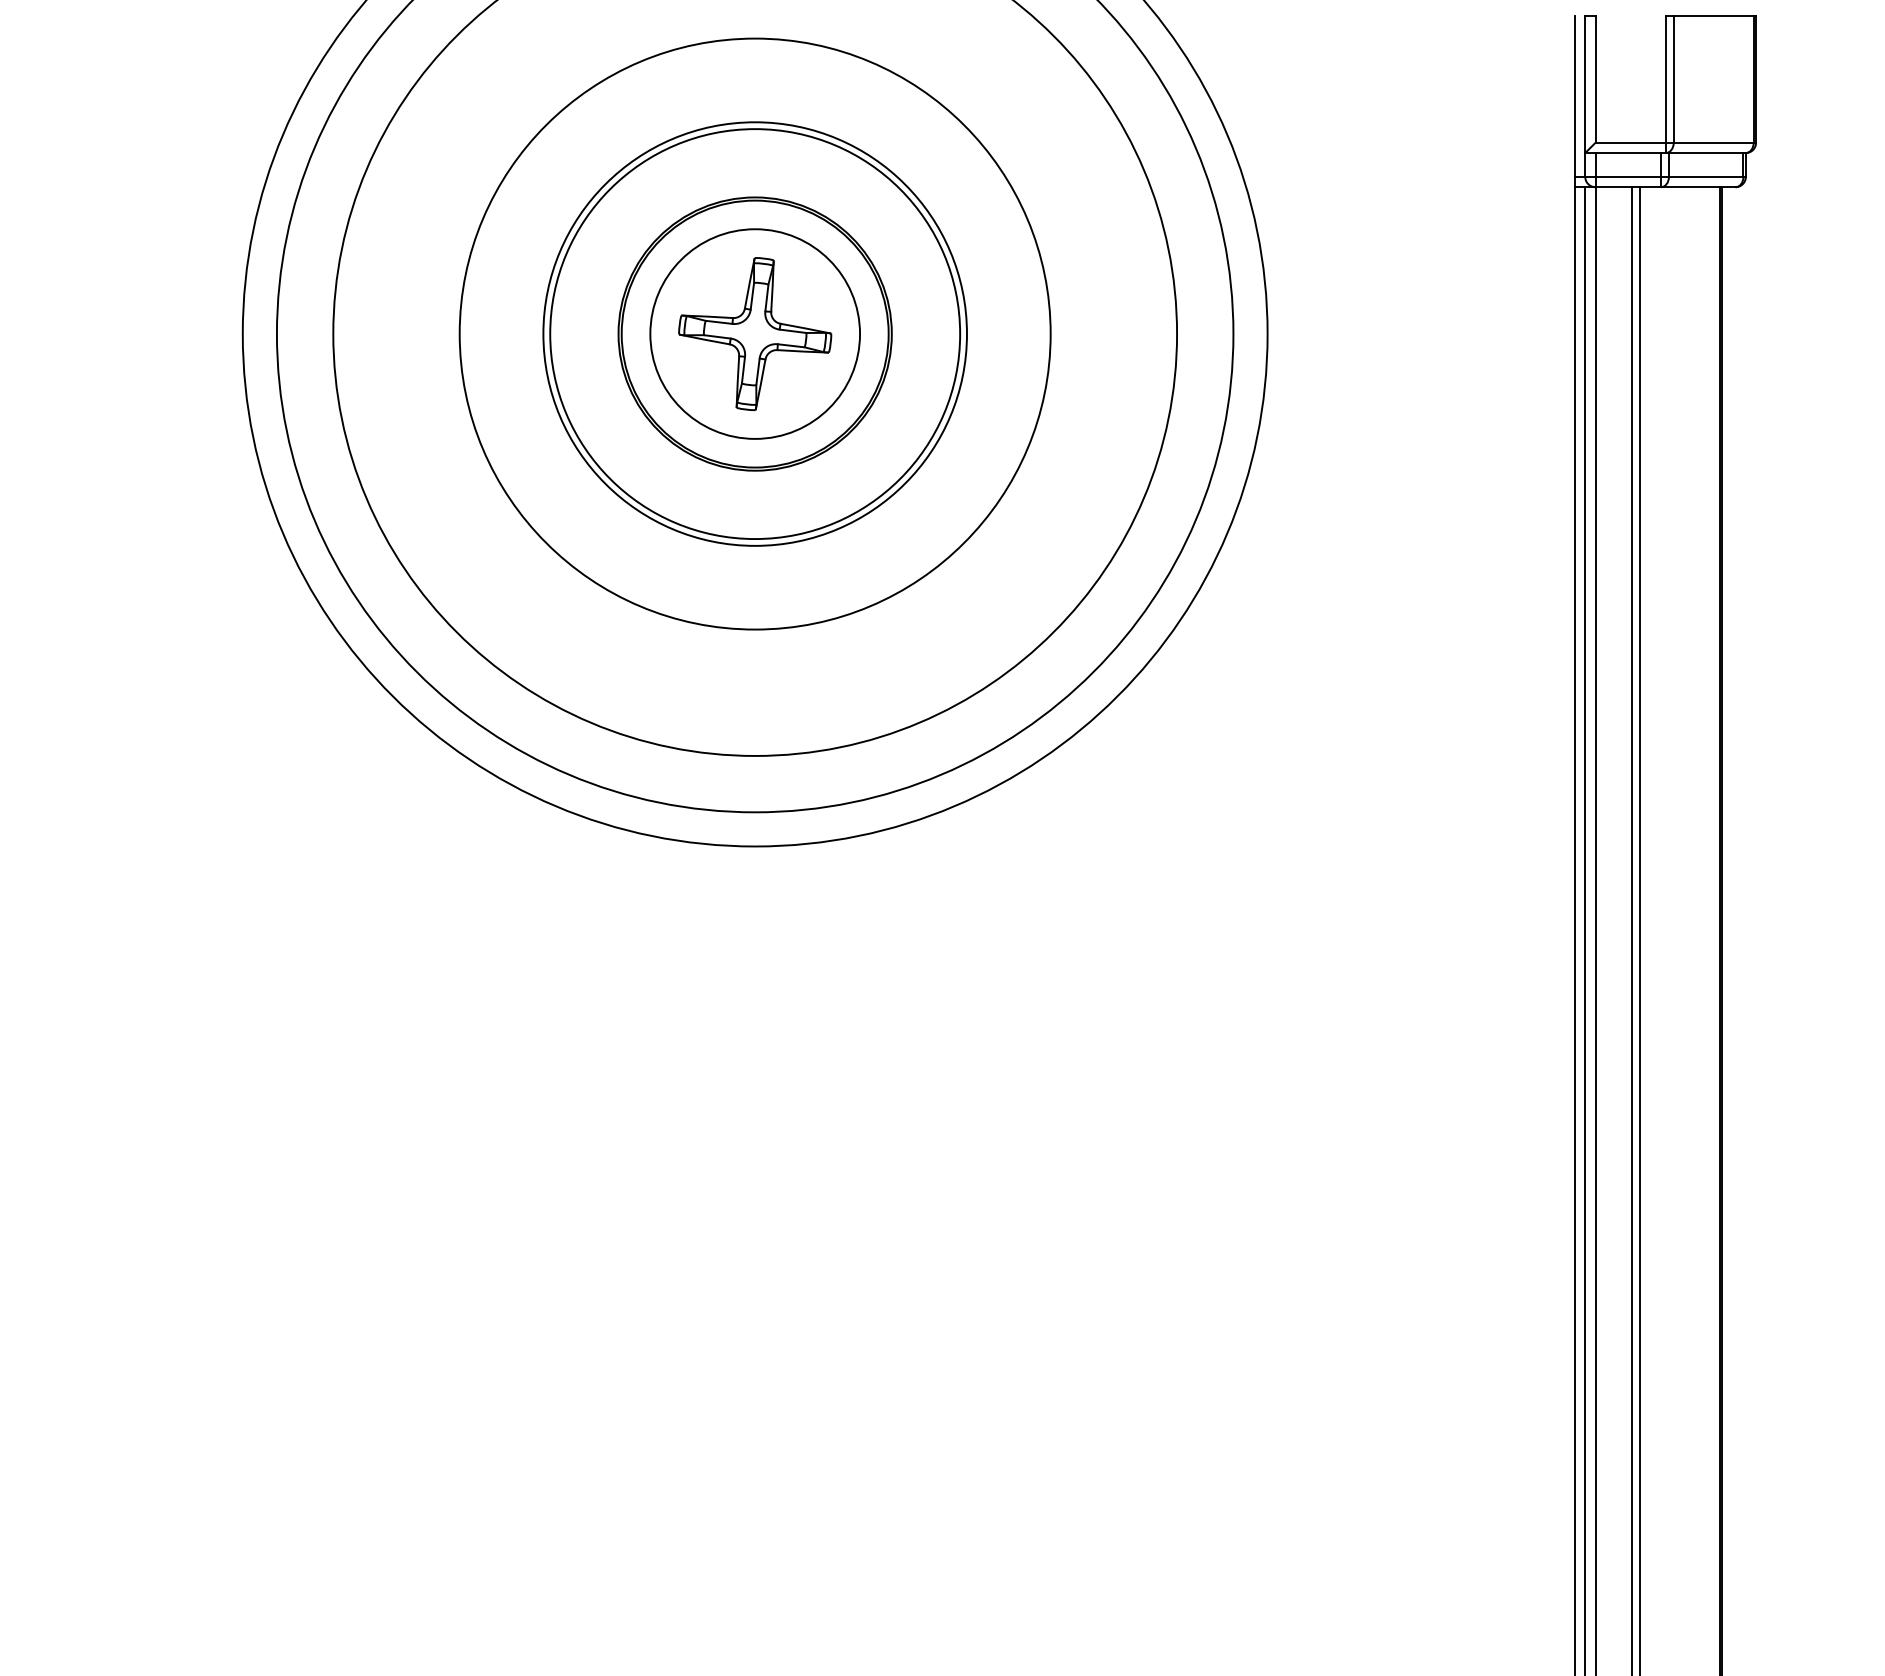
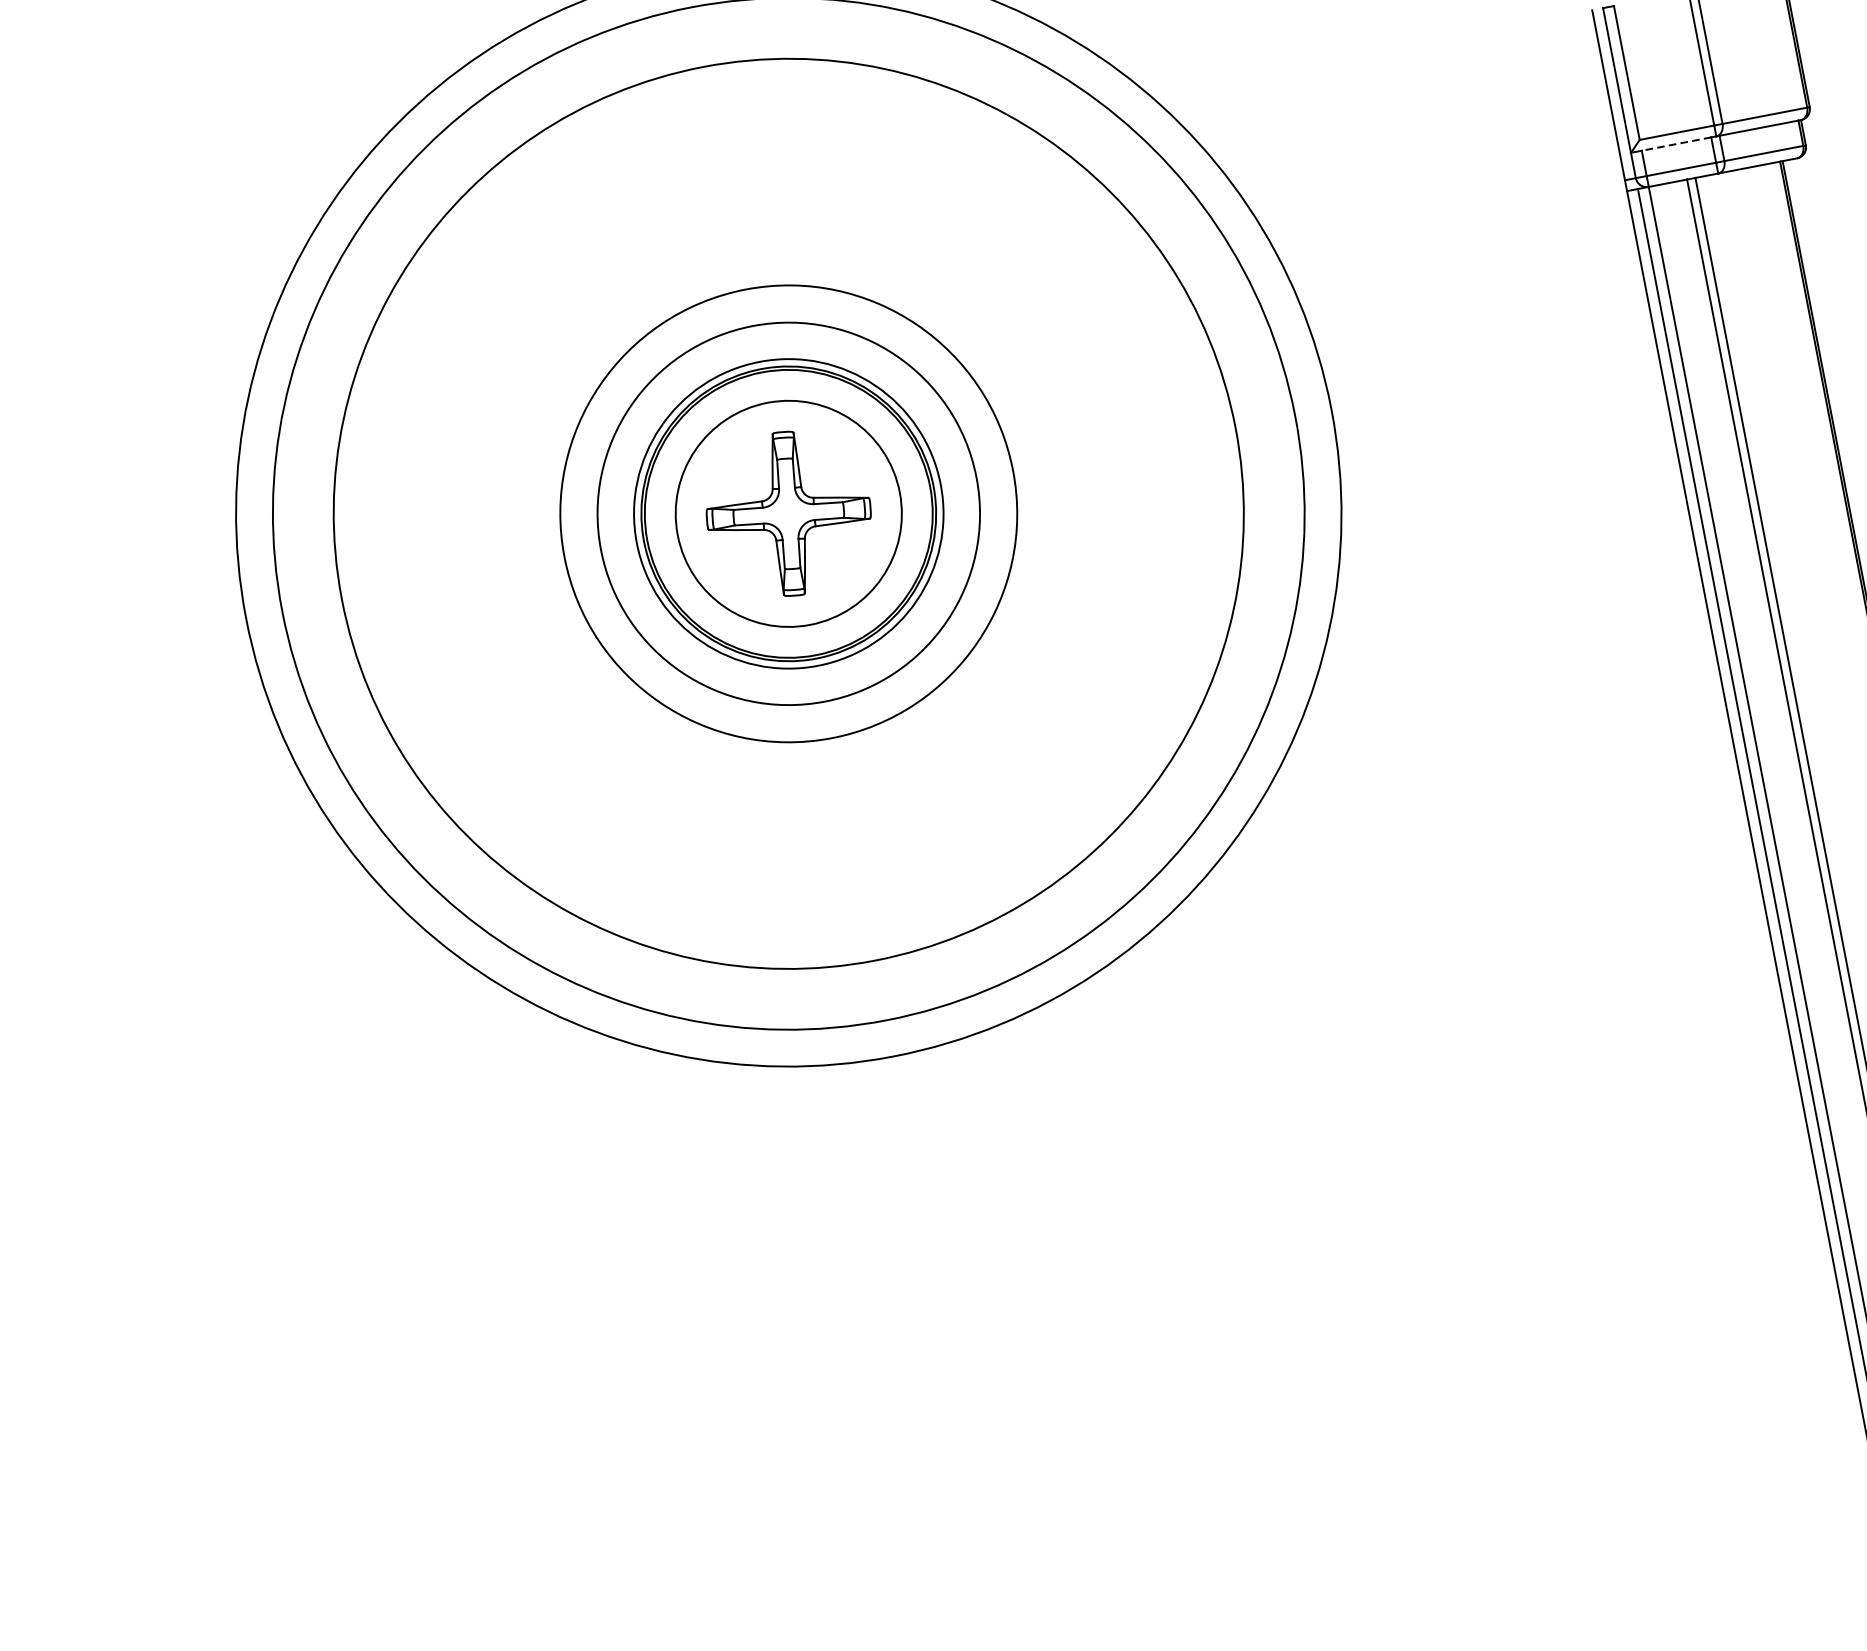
line: (1628, 153) -> (1676, 144), solid -> dashed
circle: (754, 333) -> (787, 513), size x0.6
circle: (755, 334) -> (789, 514), size x0.7

